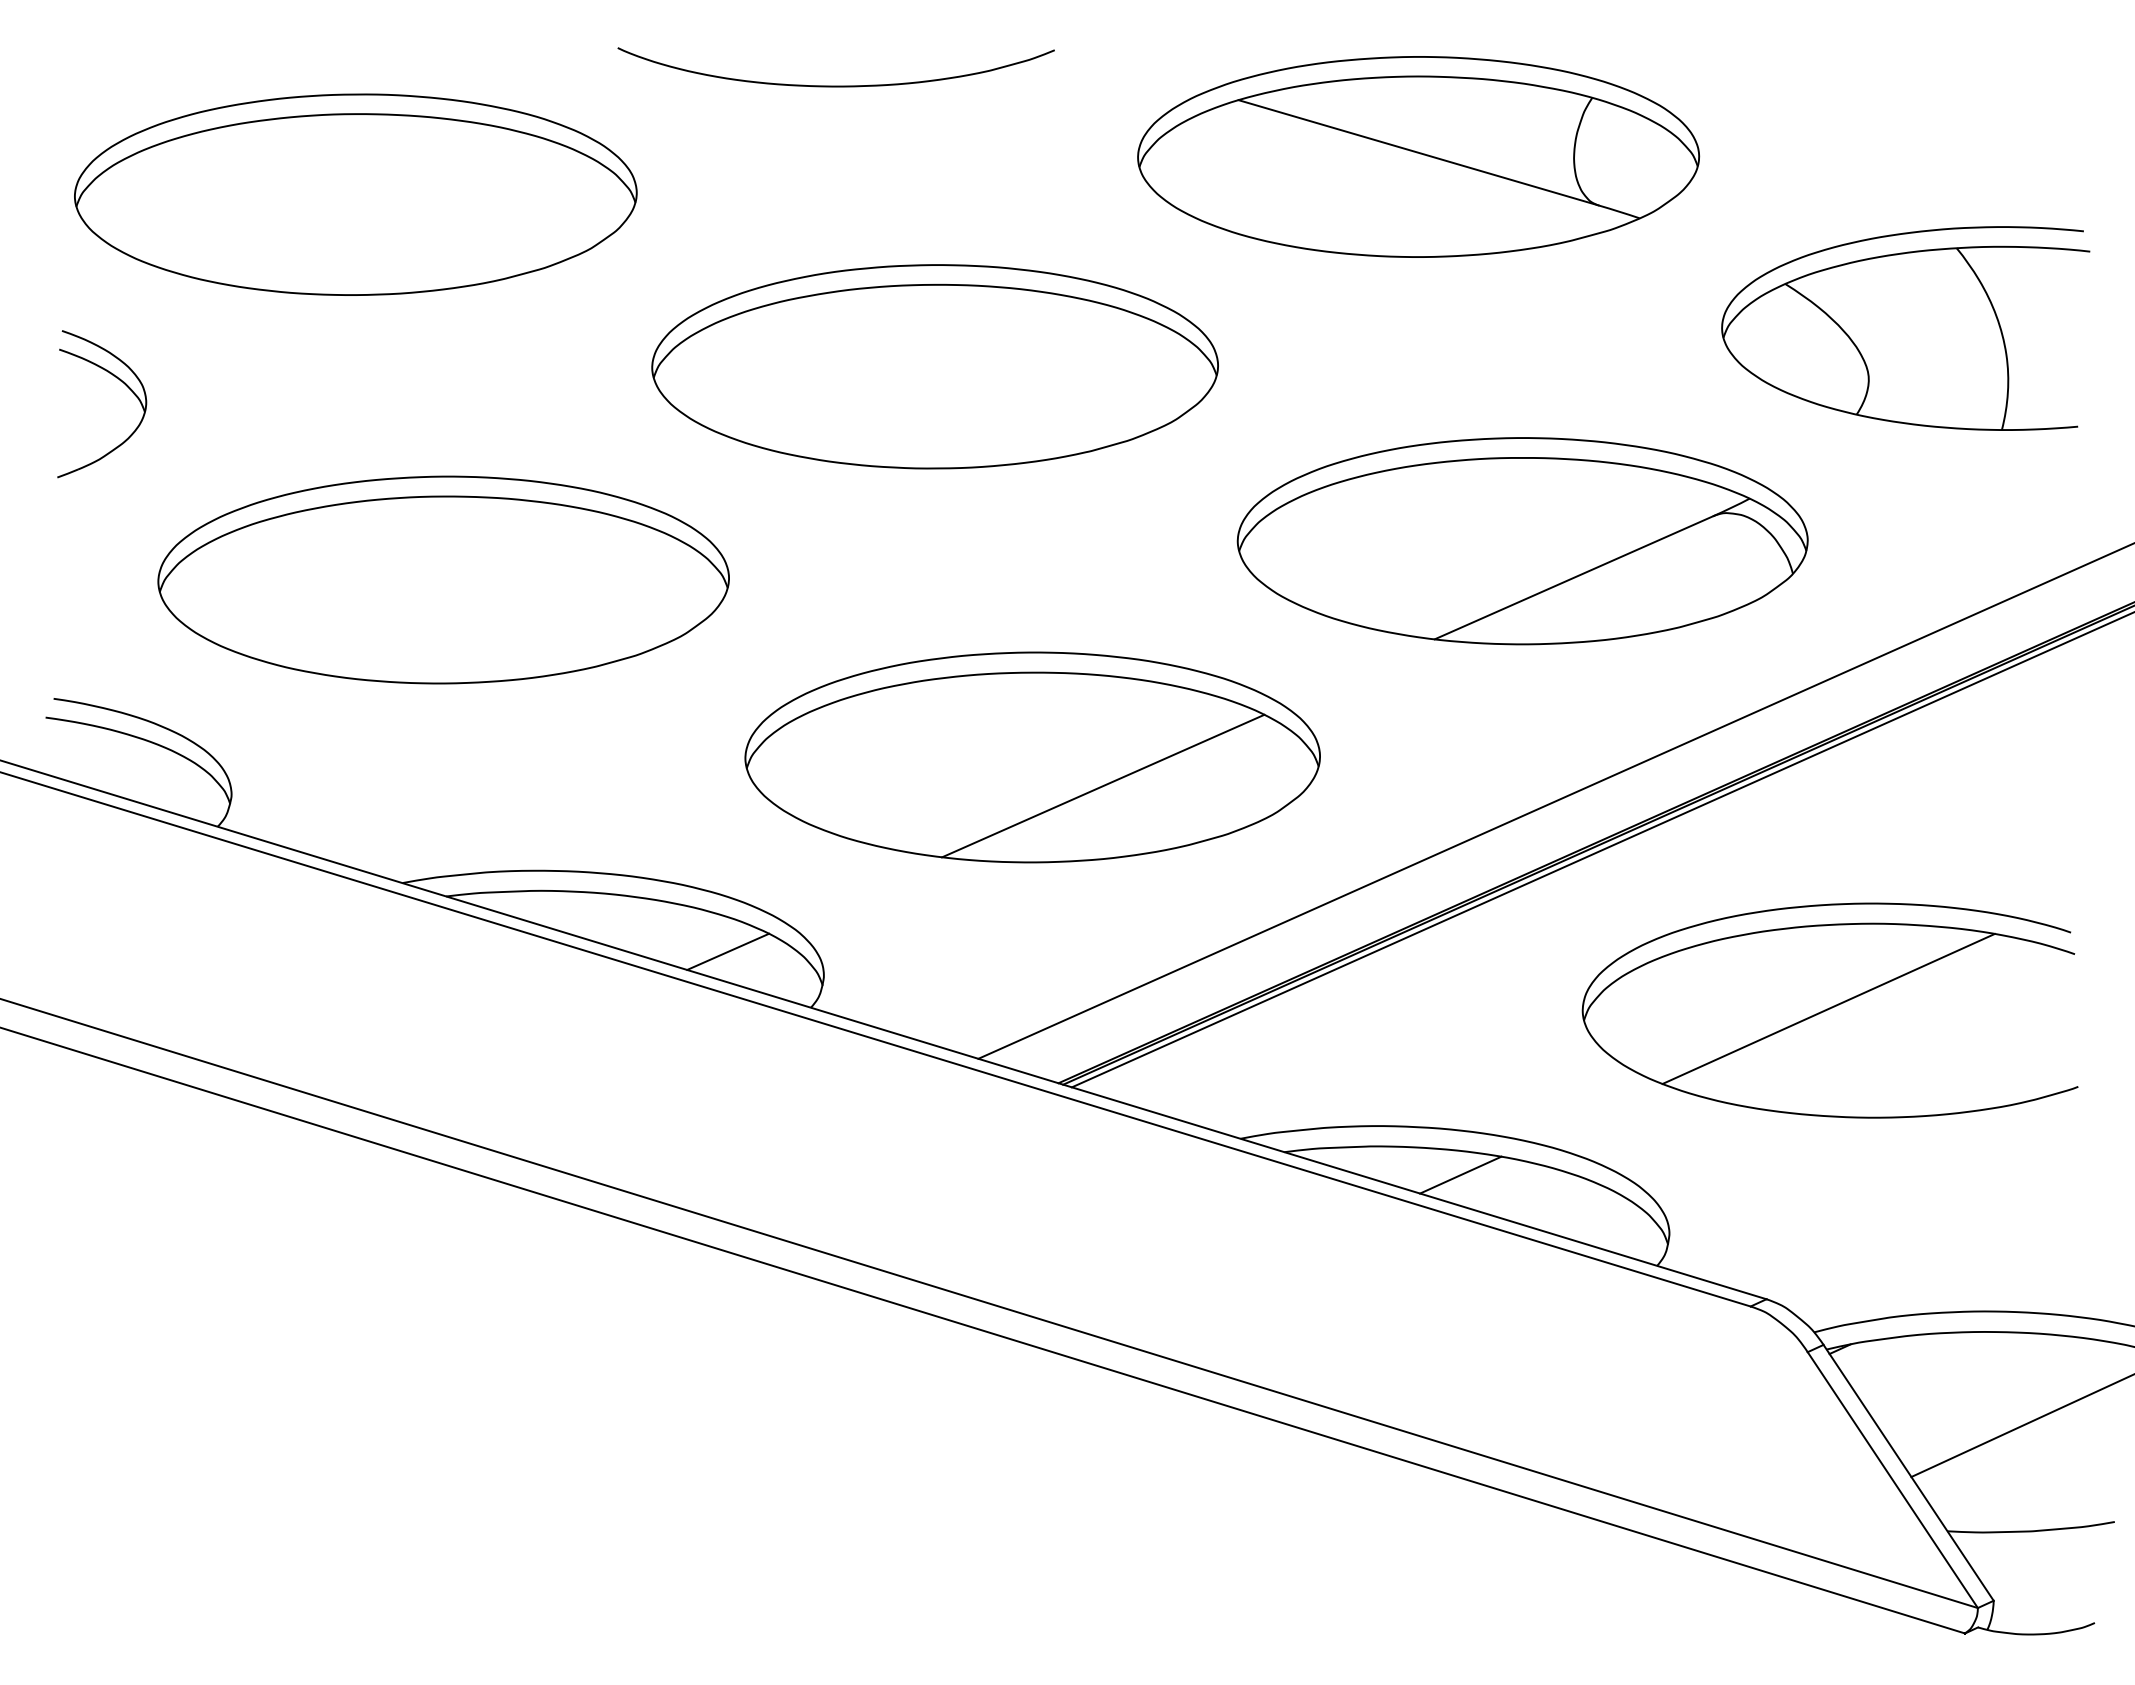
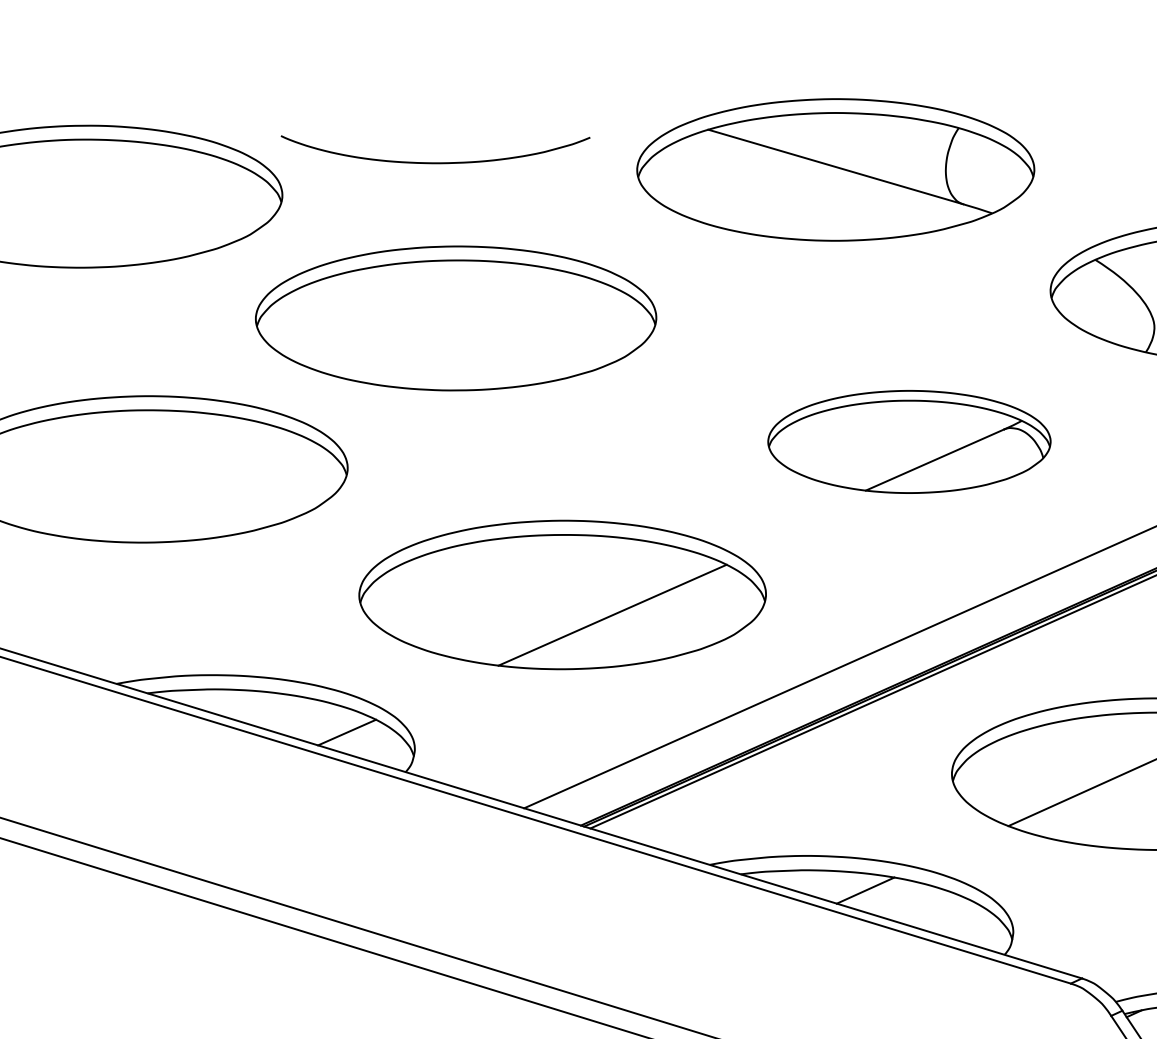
curve: (835, 85) -> (435, 162), moved
part: (934, 366) -> (455, 318), moved
part: (1522, 541) -> (909, 442), size x0.7

